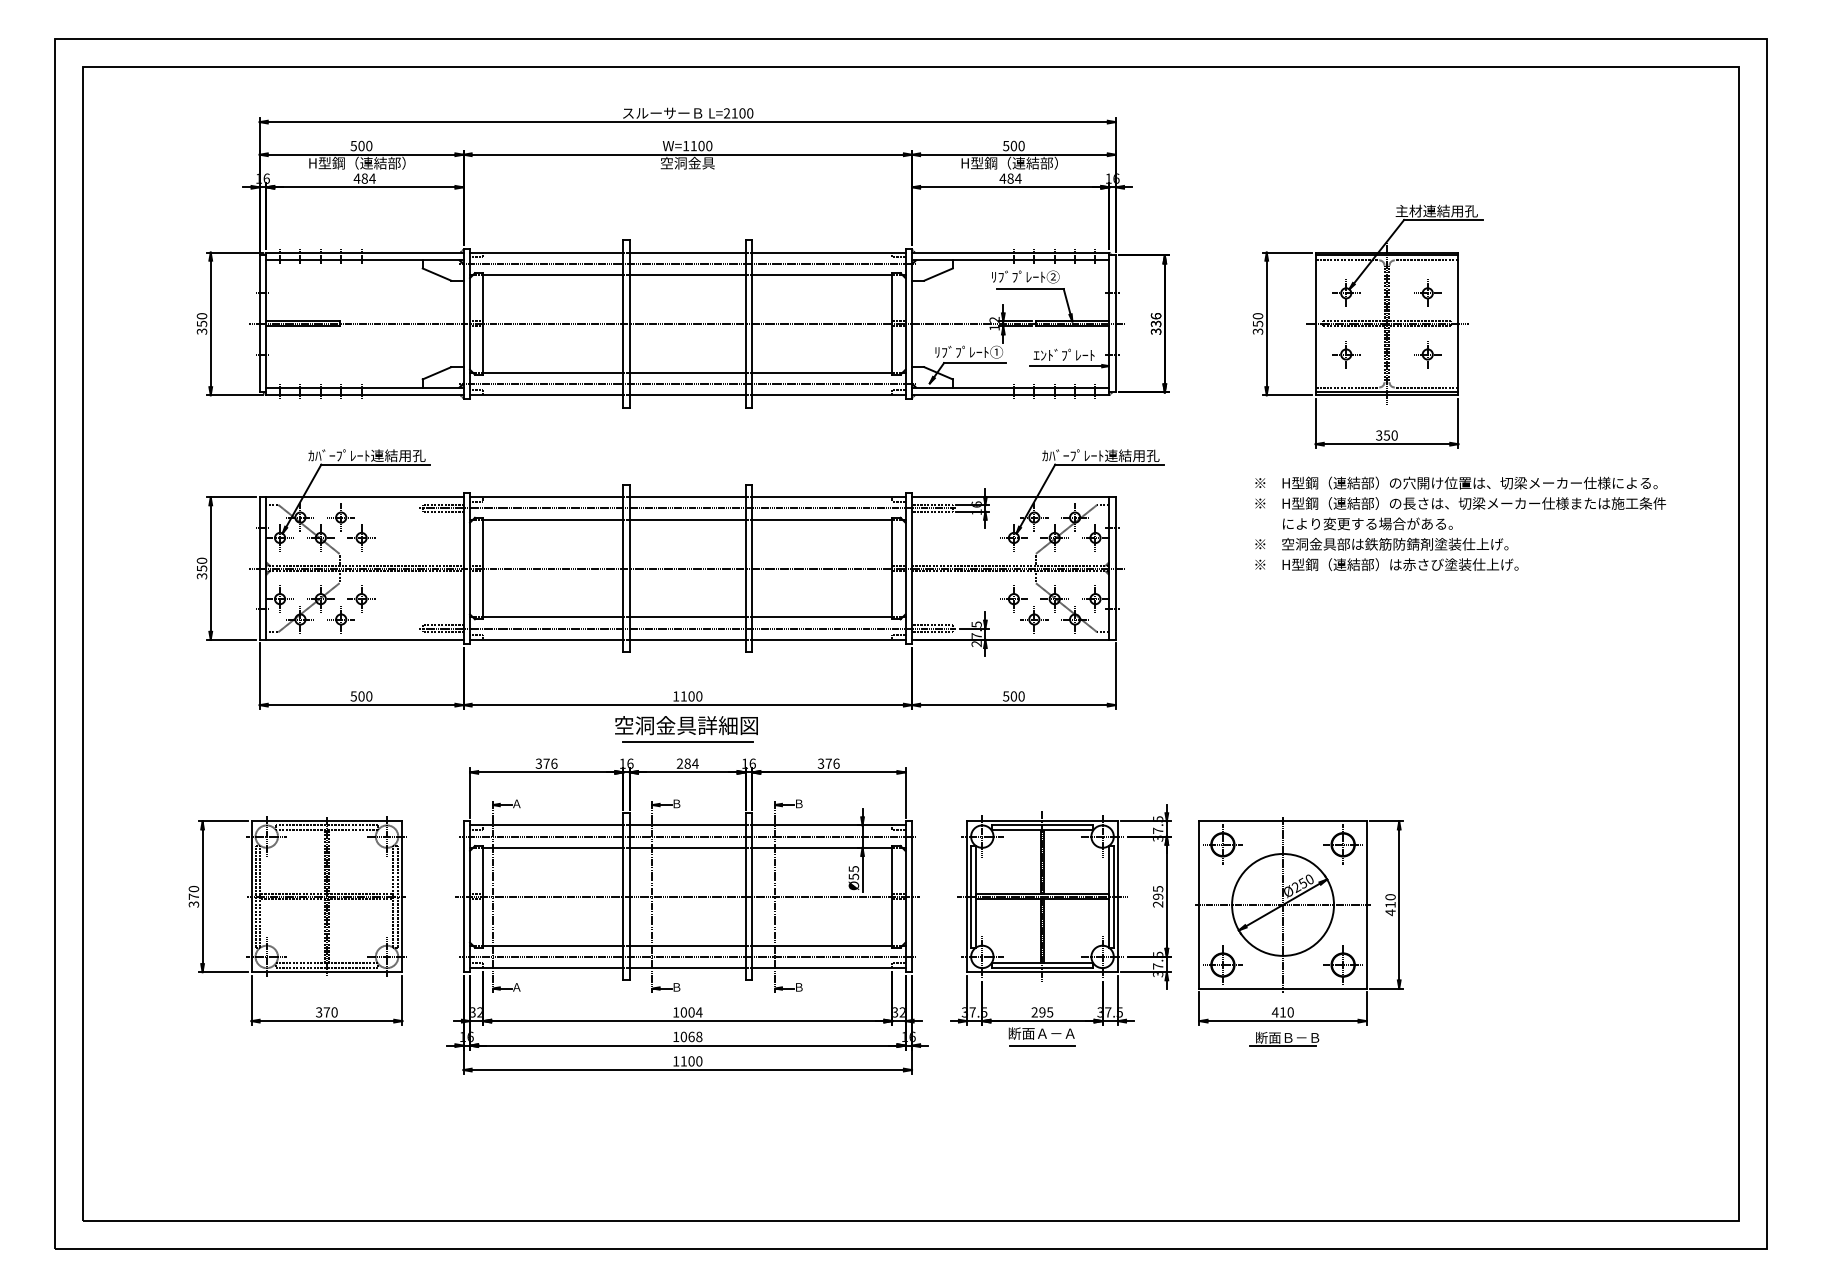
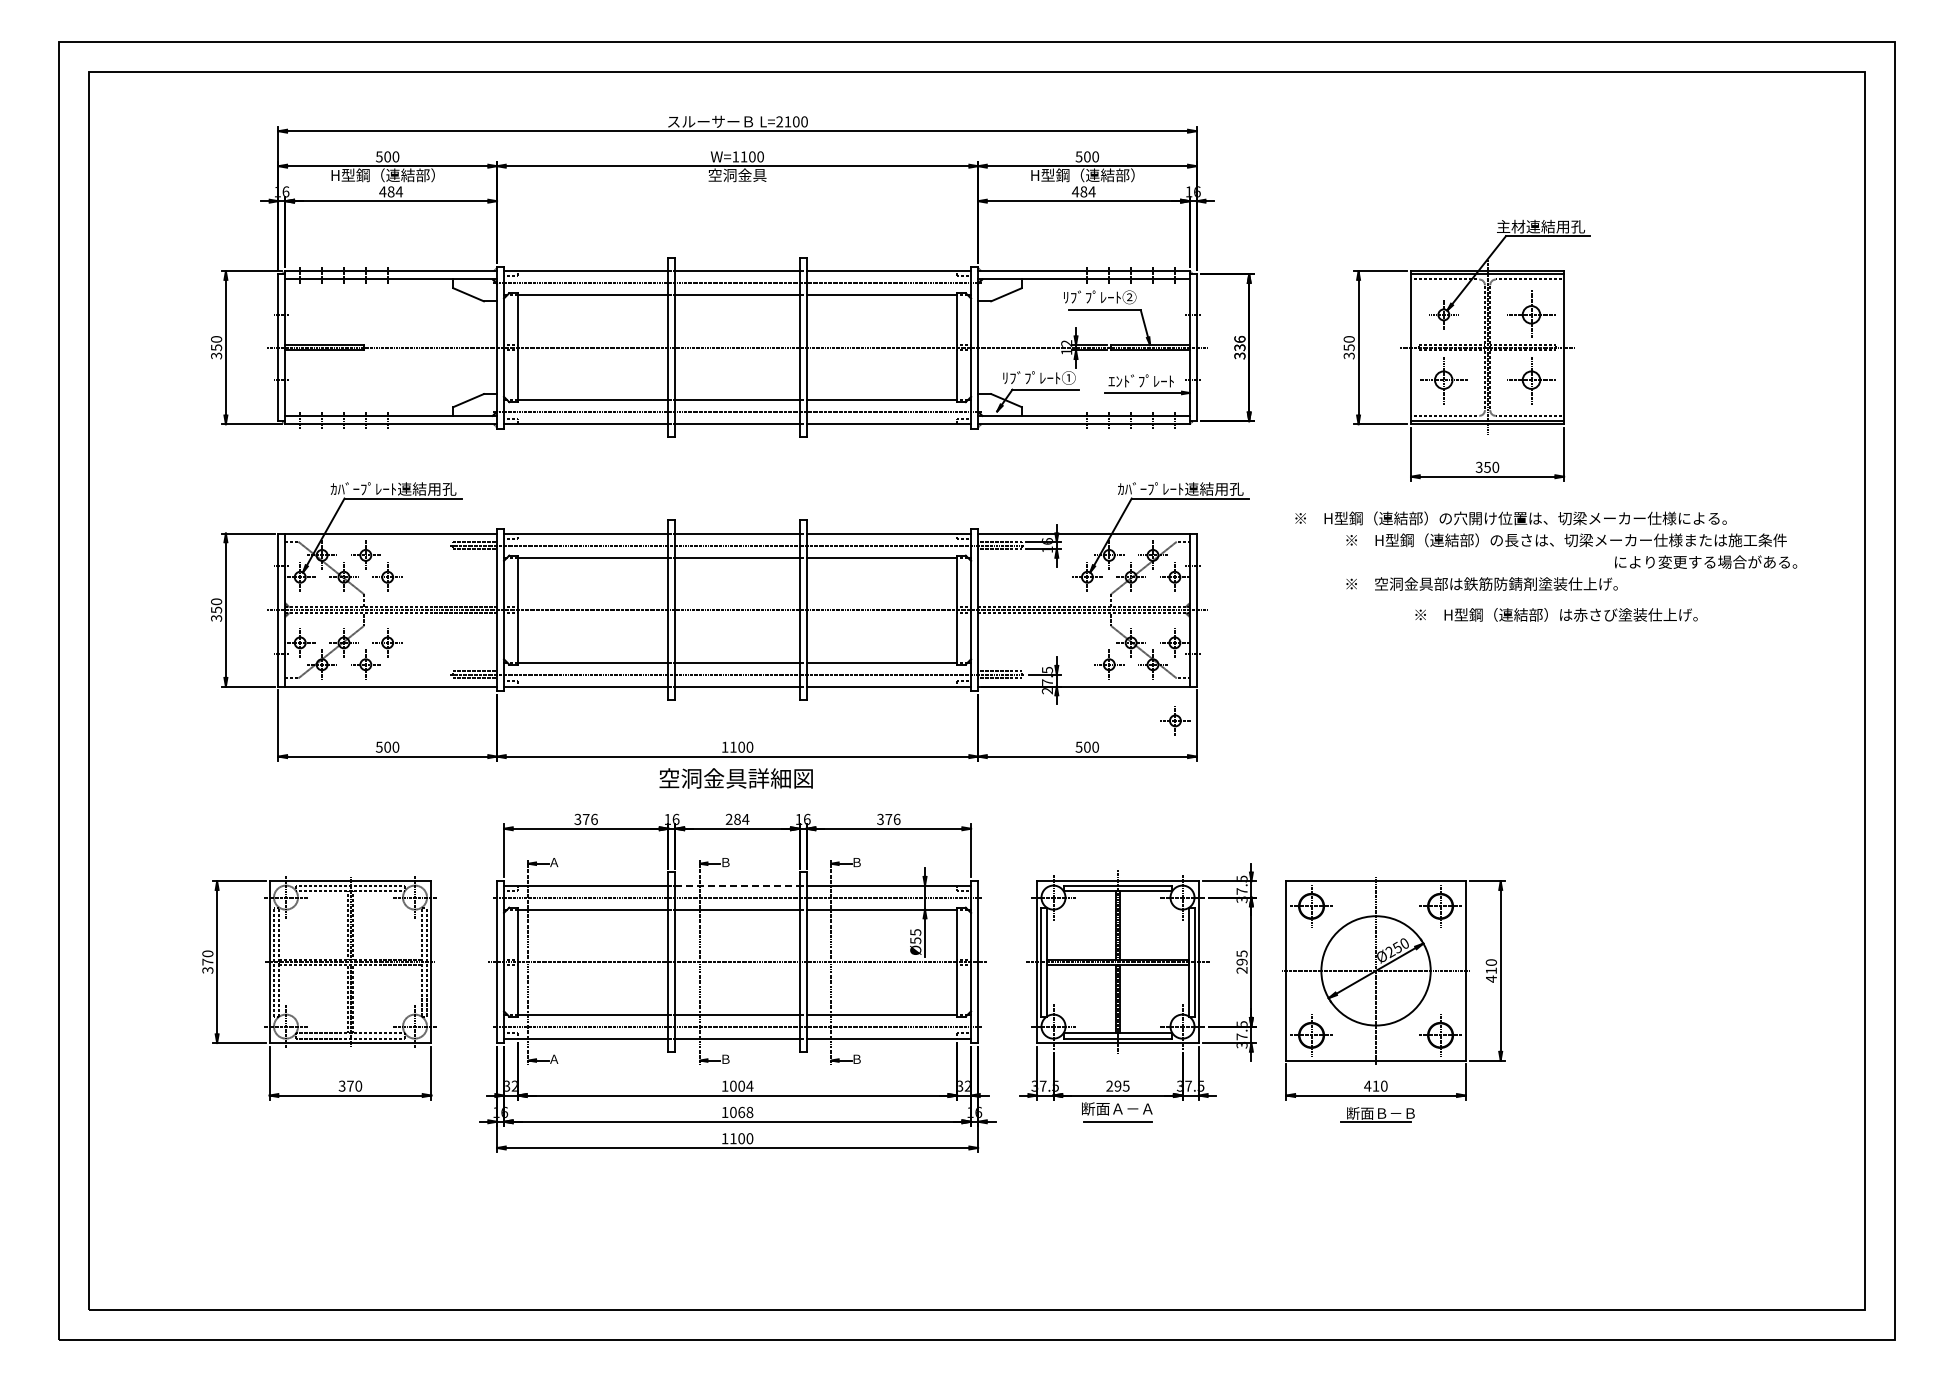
part: (1427, 292) -> (1530, 314), size x1.6
part: (1345, 354) -> (1443, 380), size x1.6
part: (1427, 354) -> (1530, 380), size x1.6
text: (1455, 483) -> (1510, 518), moved
text: (1368, 523) -> (1706, 561), moved
text: (1386, 564) -> (1556, 614), moved
part: (1014, 598) -> (1175, 720), moved
line: (687, 741) -> (737, 795), removed
line: (688, 825) -> (738, 885), solid -> dashed

